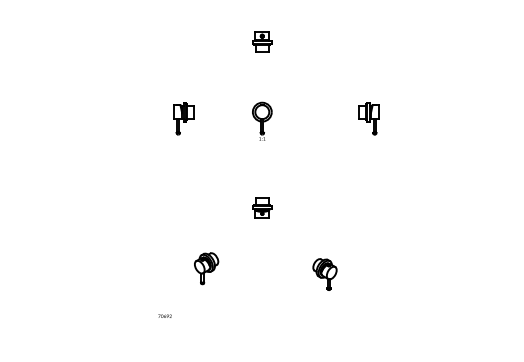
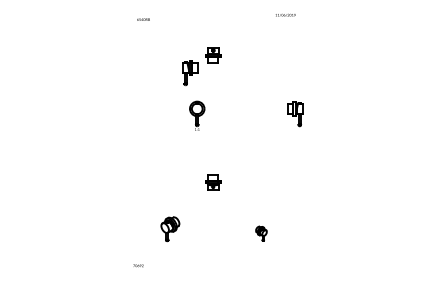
part: (184, 119) -> (190, 73), moved
part: (262, 120) -> (197, 115), moved
part: (325, 274) -> (261, 233), size x0.6

